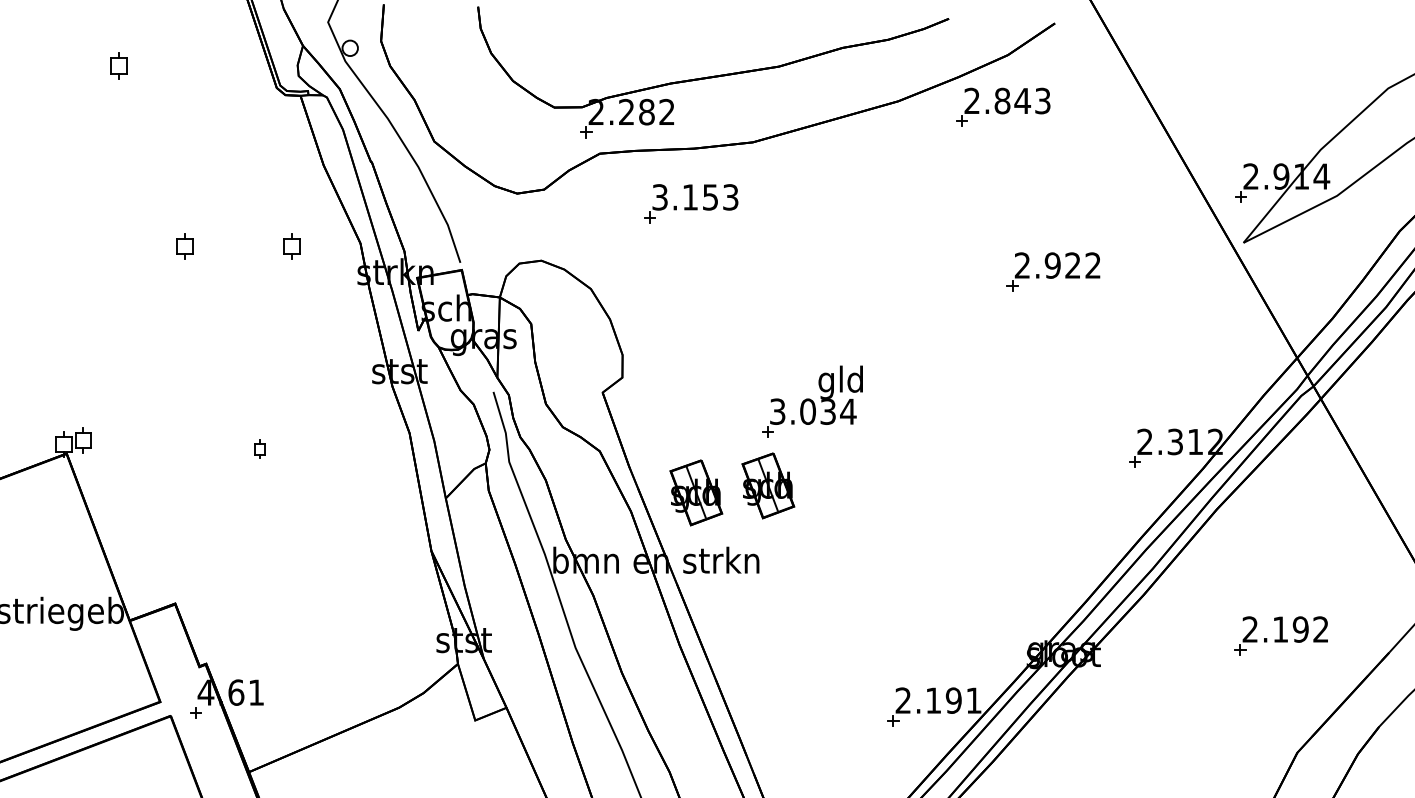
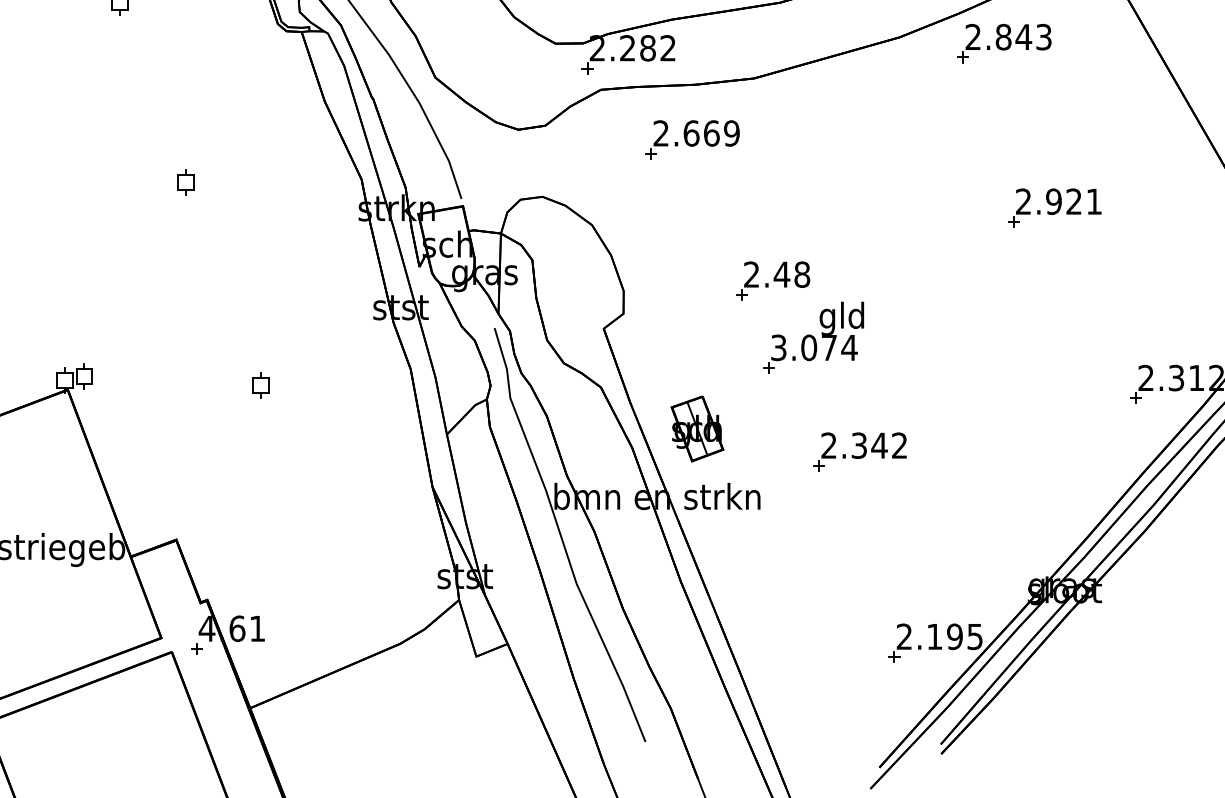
text: (695, 197) -> (696, 133), 3.153 -> 2.669
part: (291, 246) -> (292, 182), removed
text: (1092, 265) -> (1093, 201), 2.922 -> 2.921
part: (772, 344) -> (773, 280), added
text: (827, 411) -> (828, 347), 3.034 -> 3.074
part: (259, 448) -> (260, 384), size x1.43
part: (768, 485) -> (769, 421), removed
part: (858, 515) -> (859, 451), added
text: (973, 700) -> (974, 636), 2.191 -> 2.195

